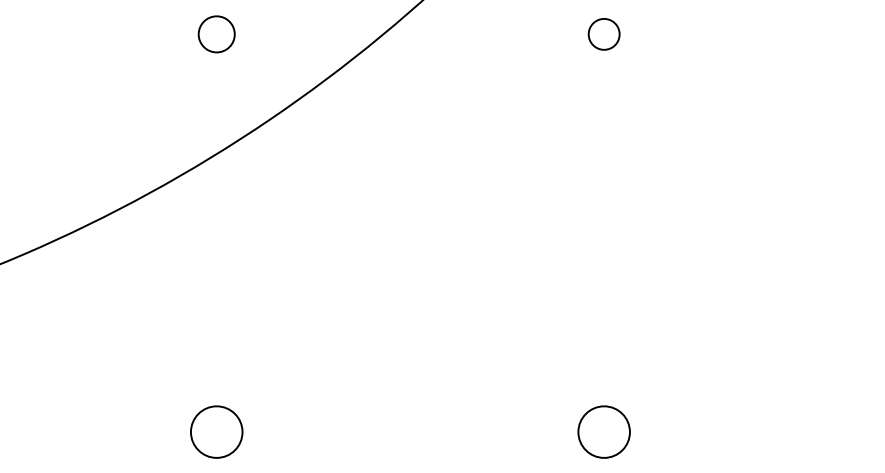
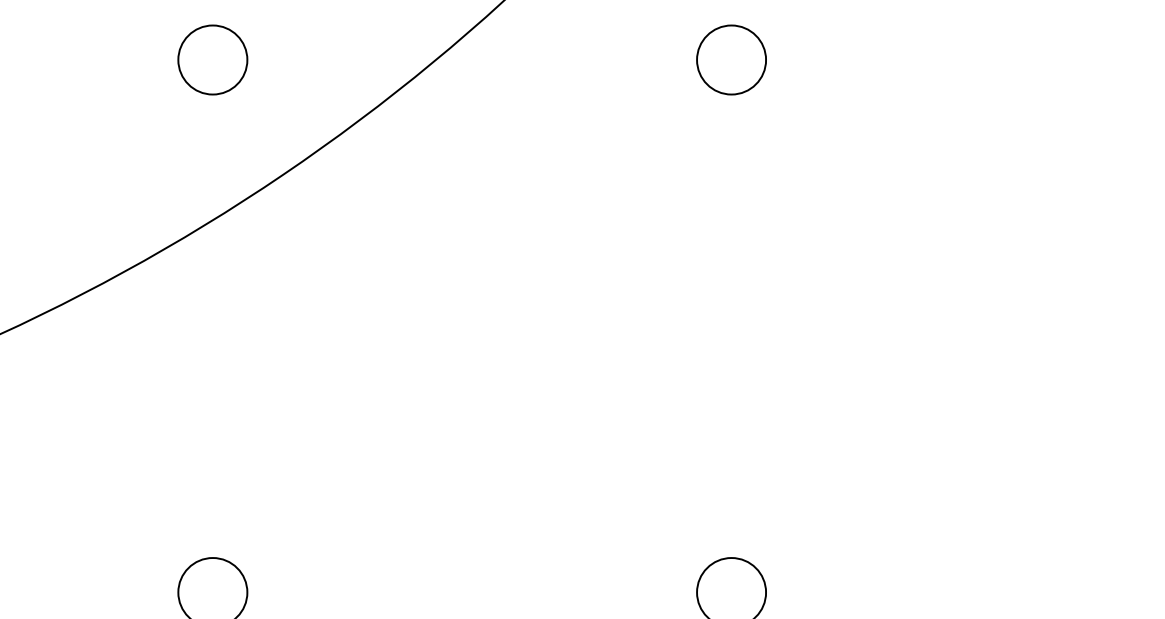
circle: (216, 34) -> (212, 60), size x1.43
circle: (603, 34) -> (730, 60), size x1.67

